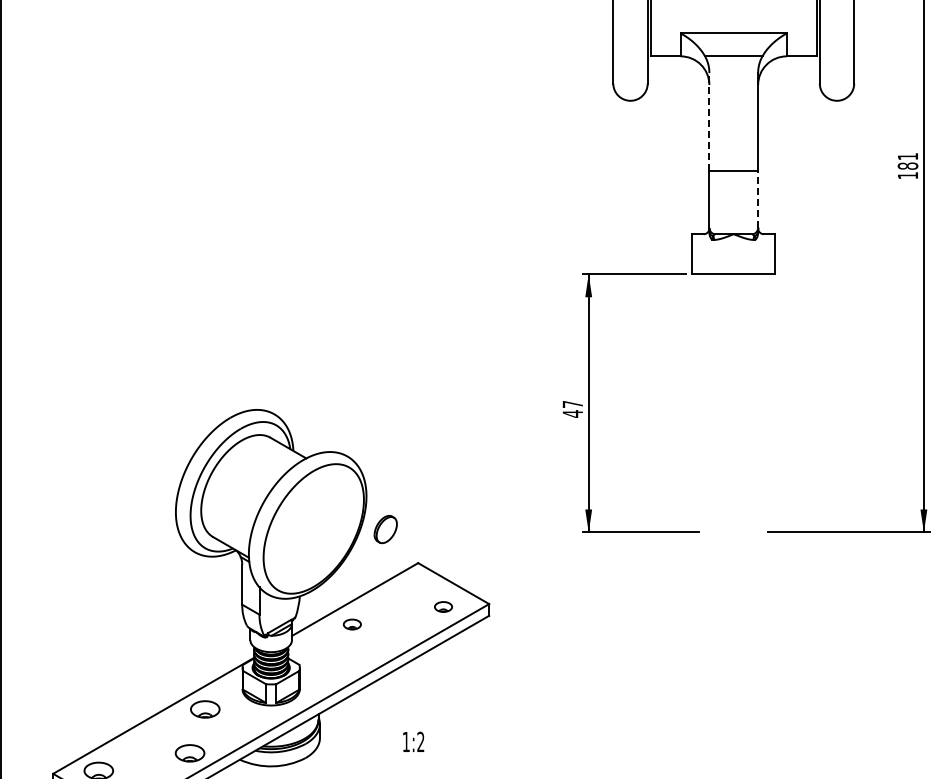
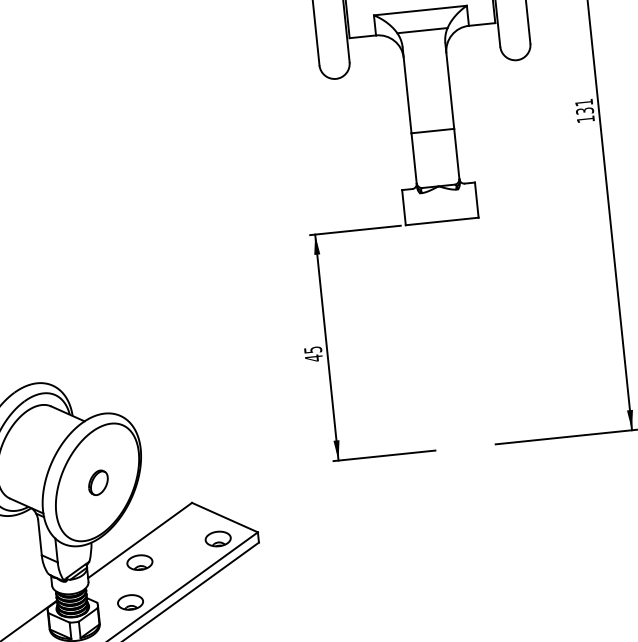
line: (709, 122) -> (407, 90), dashed -> solid
text: (907, 165) -> (584, 110), 181 -> 131
line: (758, 199) -> (457, 153), dashed -> solid
text: (572, 404) -> (312, 350), 47 -> 45
part: (385, 529) -> (98, 482), moved
part: (443, 606) -> (218, 538), size x1.67
part: (352, 624) -> (140, 562), size x1.67
part: (336, 668) -> (130, 602), added

